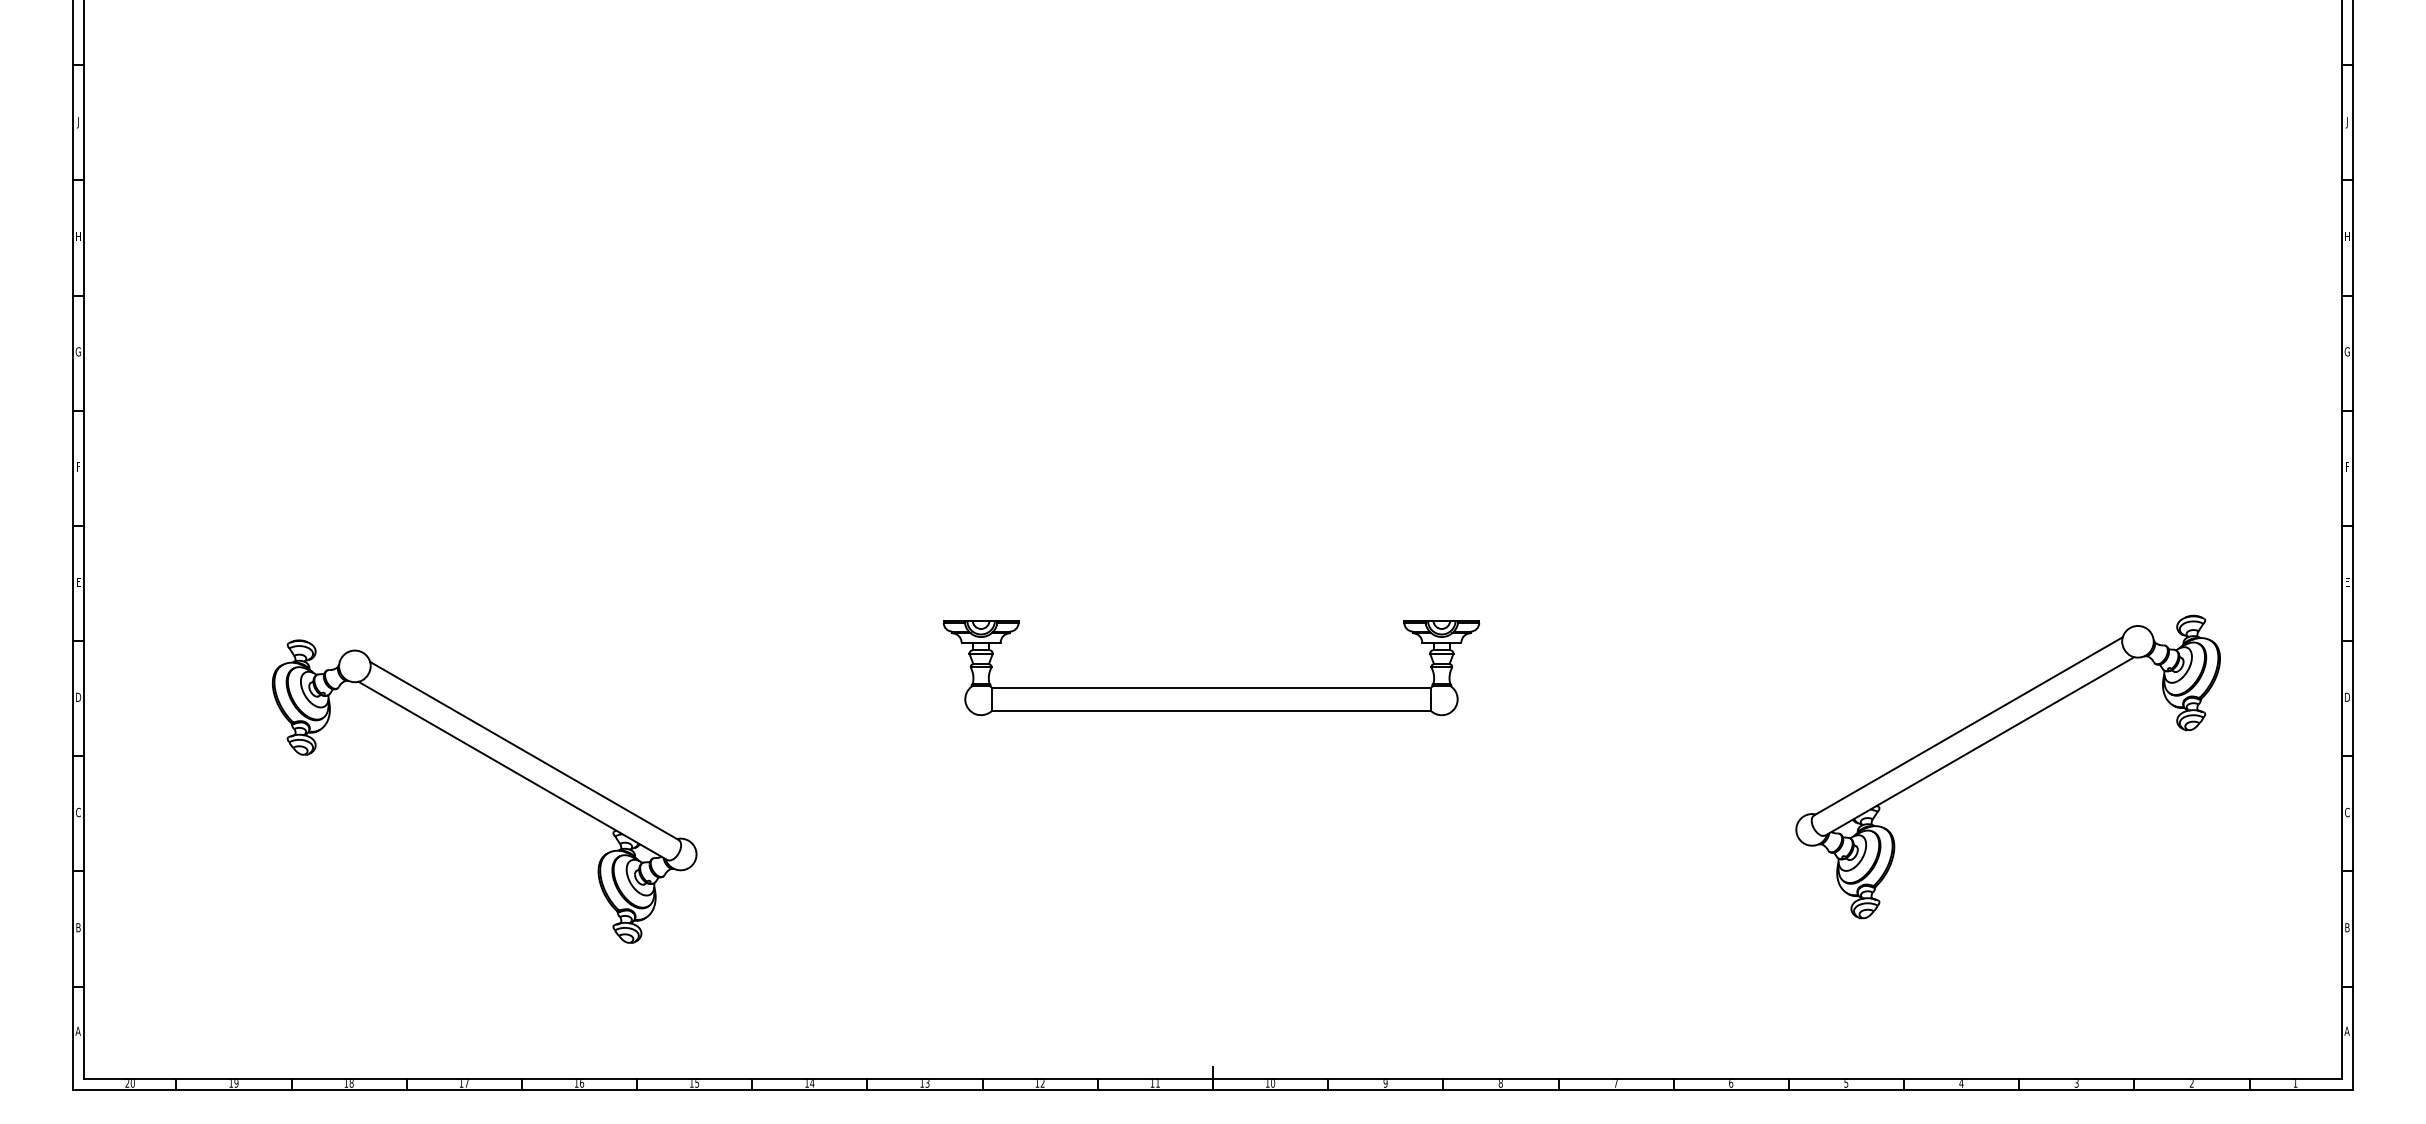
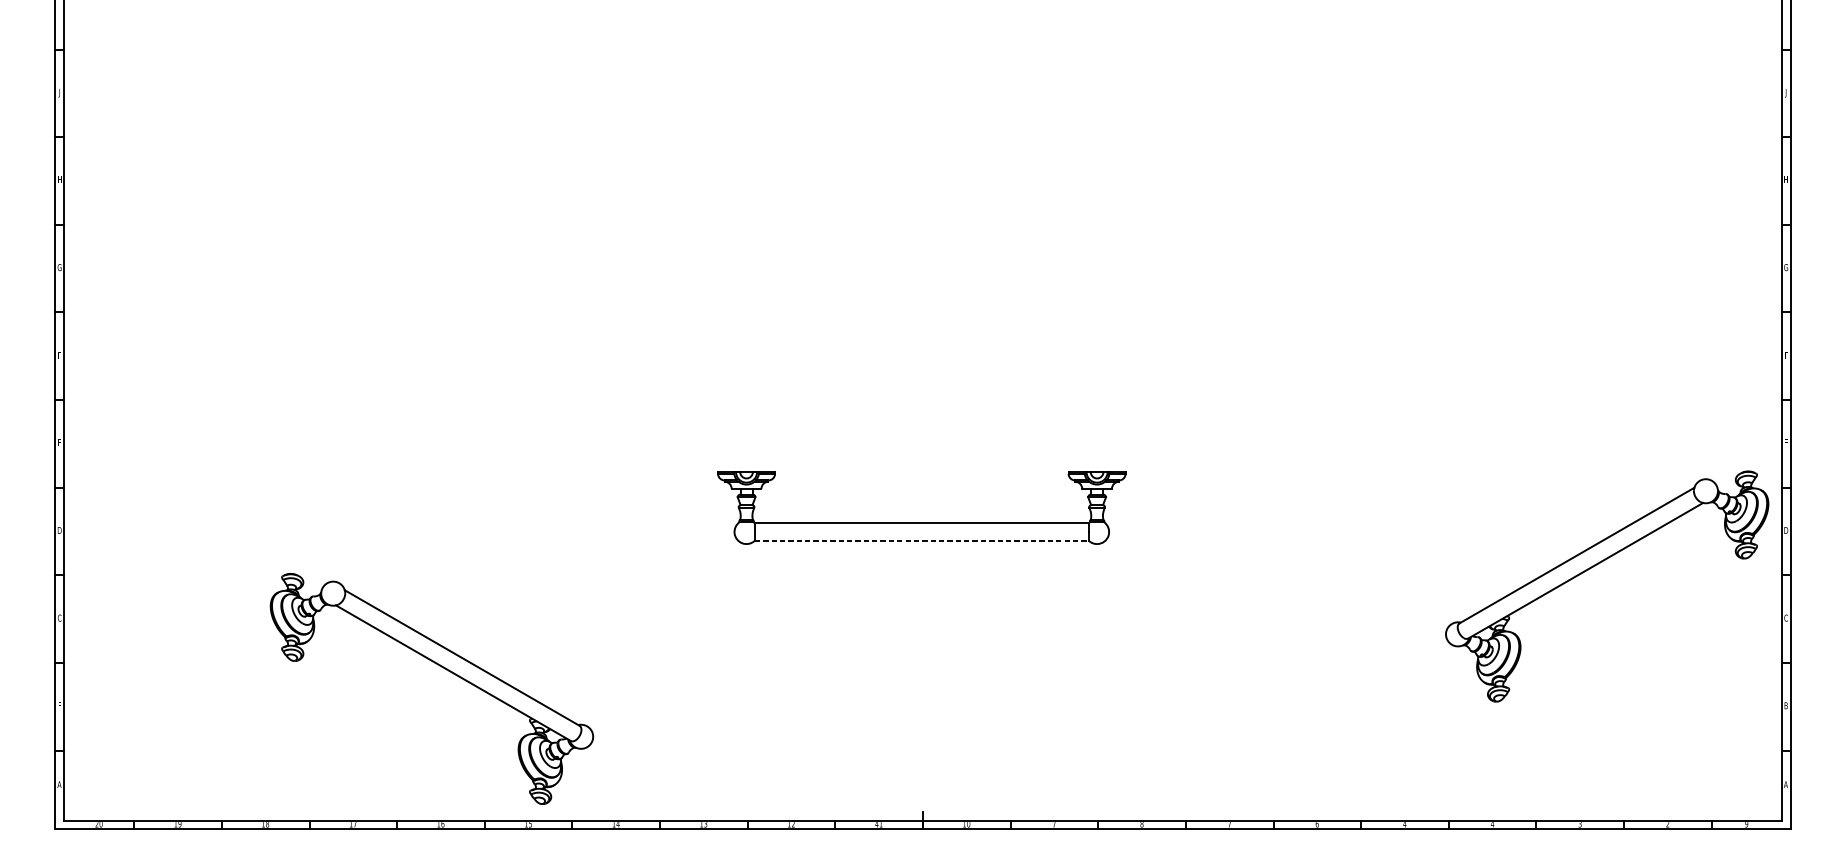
line: (1211, 710) -> (921, 540), solid -> dashed
part: (1992, 740) -> (1595, 566), moved
part: (497, 763) -> (441, 667), moved
text: (78, 927) -> (59, 705), B -> F
text: (1152, 1083) -> (876, 824), 11 -> 41
text: (1385, 1083) -> (1054, 824), 9 -> 7
text: (1846, 1083) -> (1405, 824), 5 -> 4
text: (2295, 1083) -> (1746, 824), 1 -> 9

